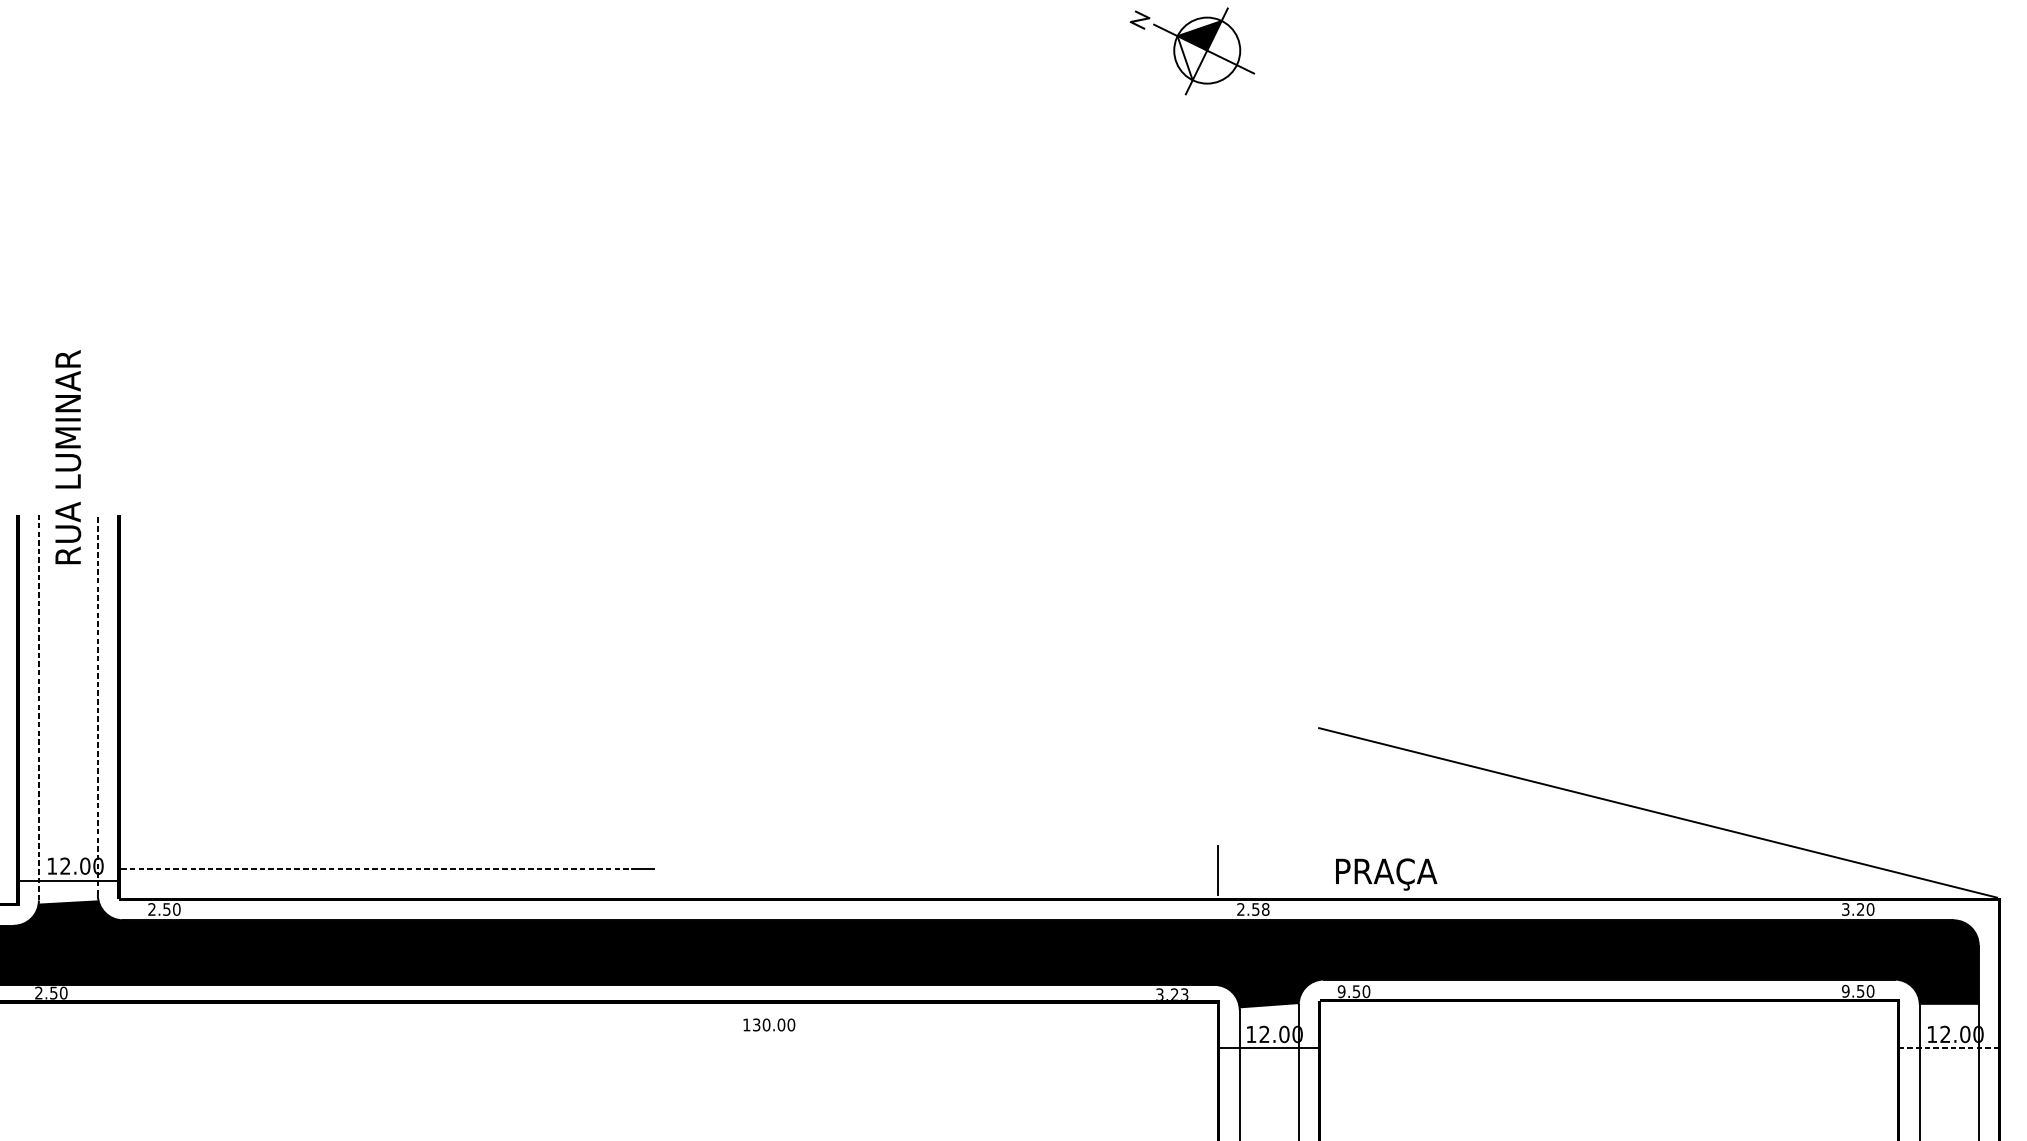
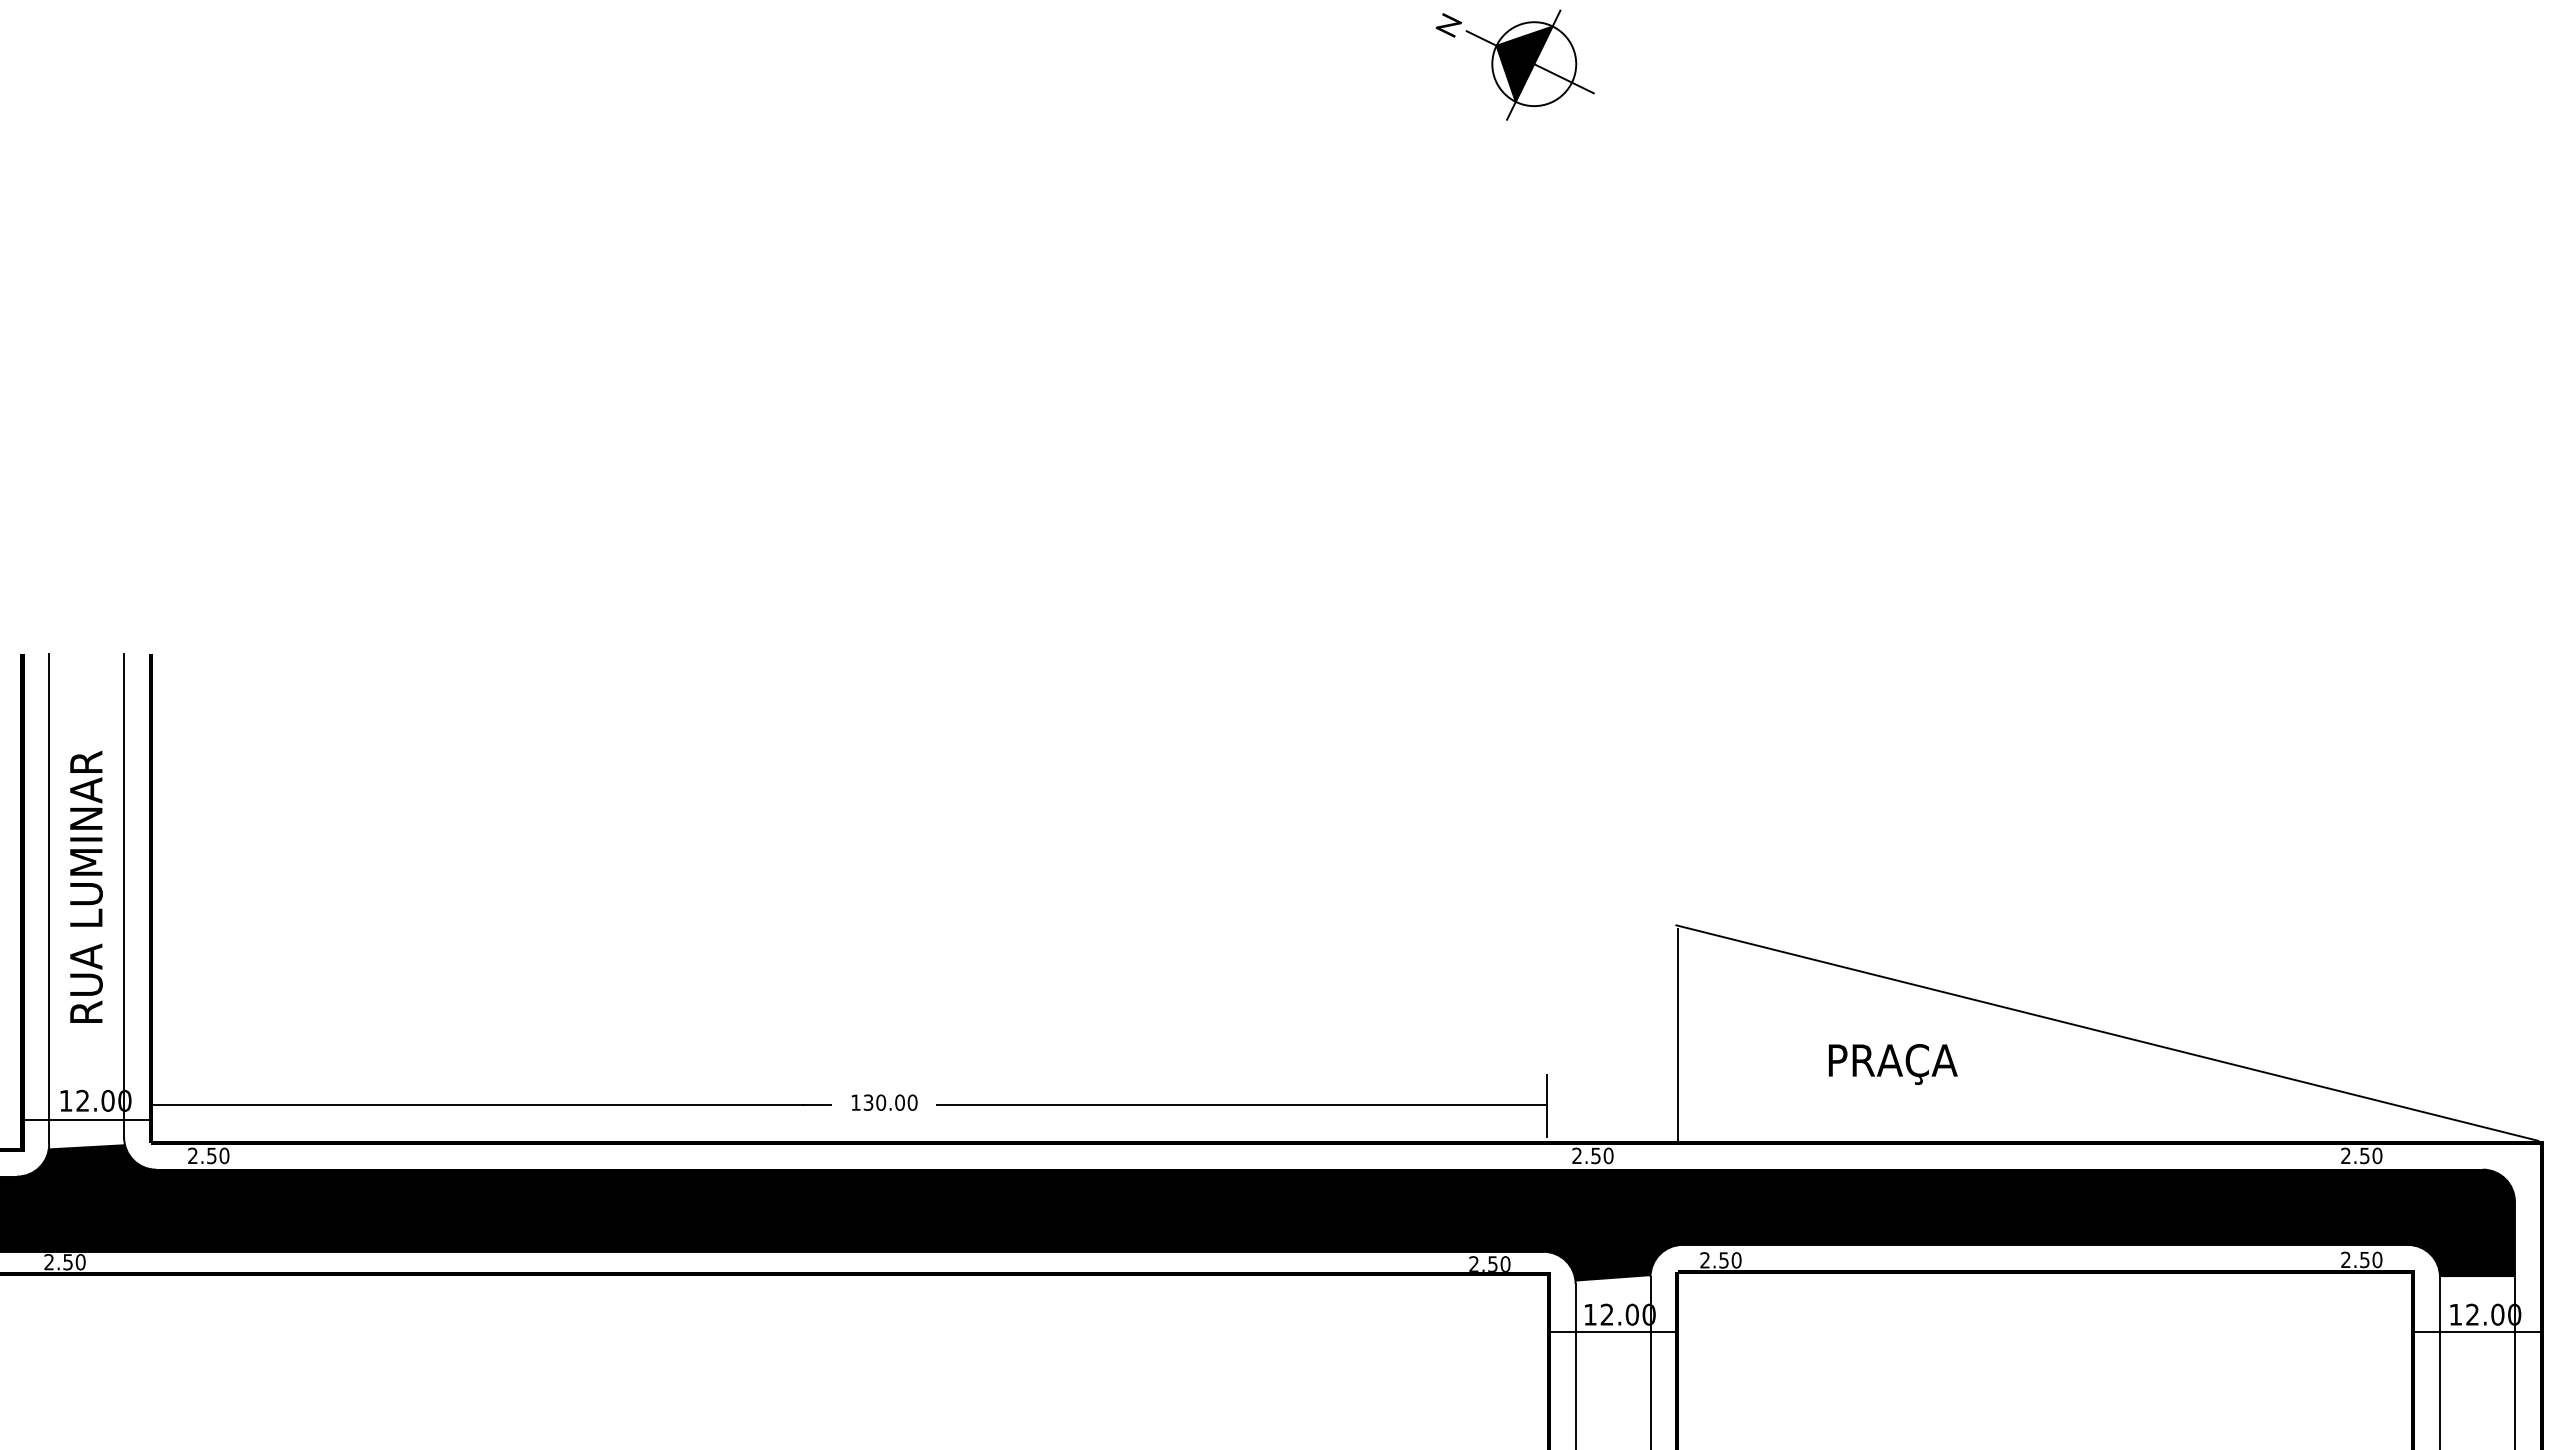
fill: (1192, 57) -> (1515, 73), added
text: (68, 456) -> (86, 886), moved
line: (98, 704) -> (124, 895), dashed -> solid
line: (39, 706) -> (49, 898), dashed -> solid
line: (1319, 814) -> (1677, 1035), added
line: (376, 869) -> (478, 1104), dashed -> solid
line: (977, 869) -> (1242, 1104), added
text: (1386, 874) -> (1893, 1064), moved
text: (1265, 909) -> (1608, 1155), 2.58 -> 2.50
text: (1853, 909) -> (2355, 1155), 3.20 -> 2.50
text: (1845, 990) -> (2345, 1259), 9.50 -> 2.50
text: (1341, 991) -> (1705, 1260), 9.50 -> 2.50
text: (1172, 994) -> (1489, 1263), 3.23 -> 2.50
text: (769, 1024) -> (884, 1102), moved
line: (1949, 1048) -> (2477, 1332), dashed -> solid

